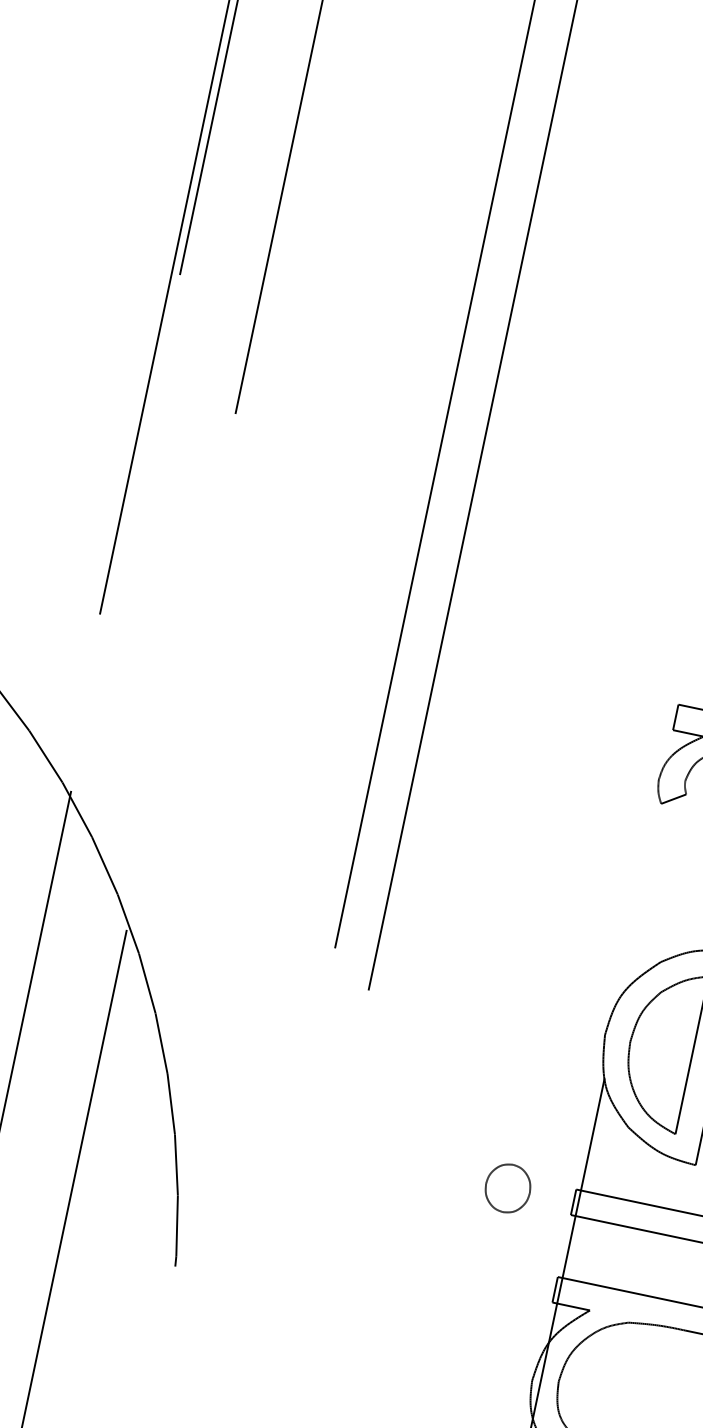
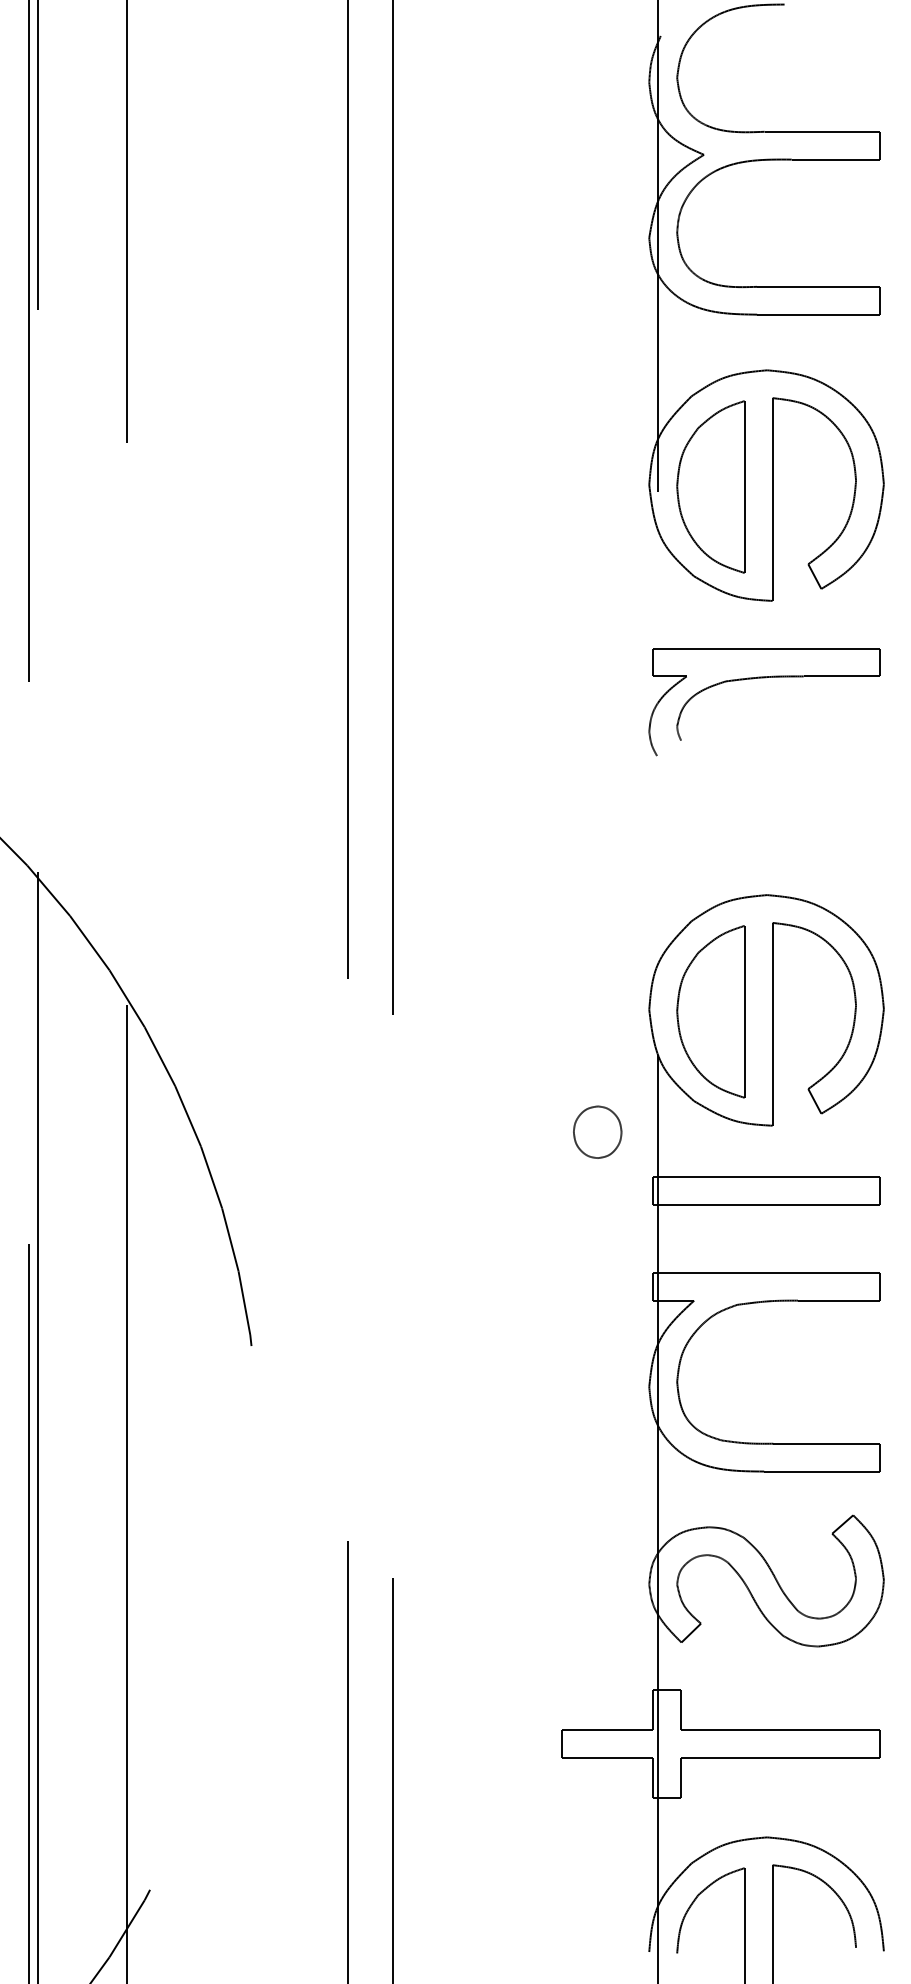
line: (674, 798) -> (669, 747), removed
part: (507, 1187) -> (597, 1131), moved

